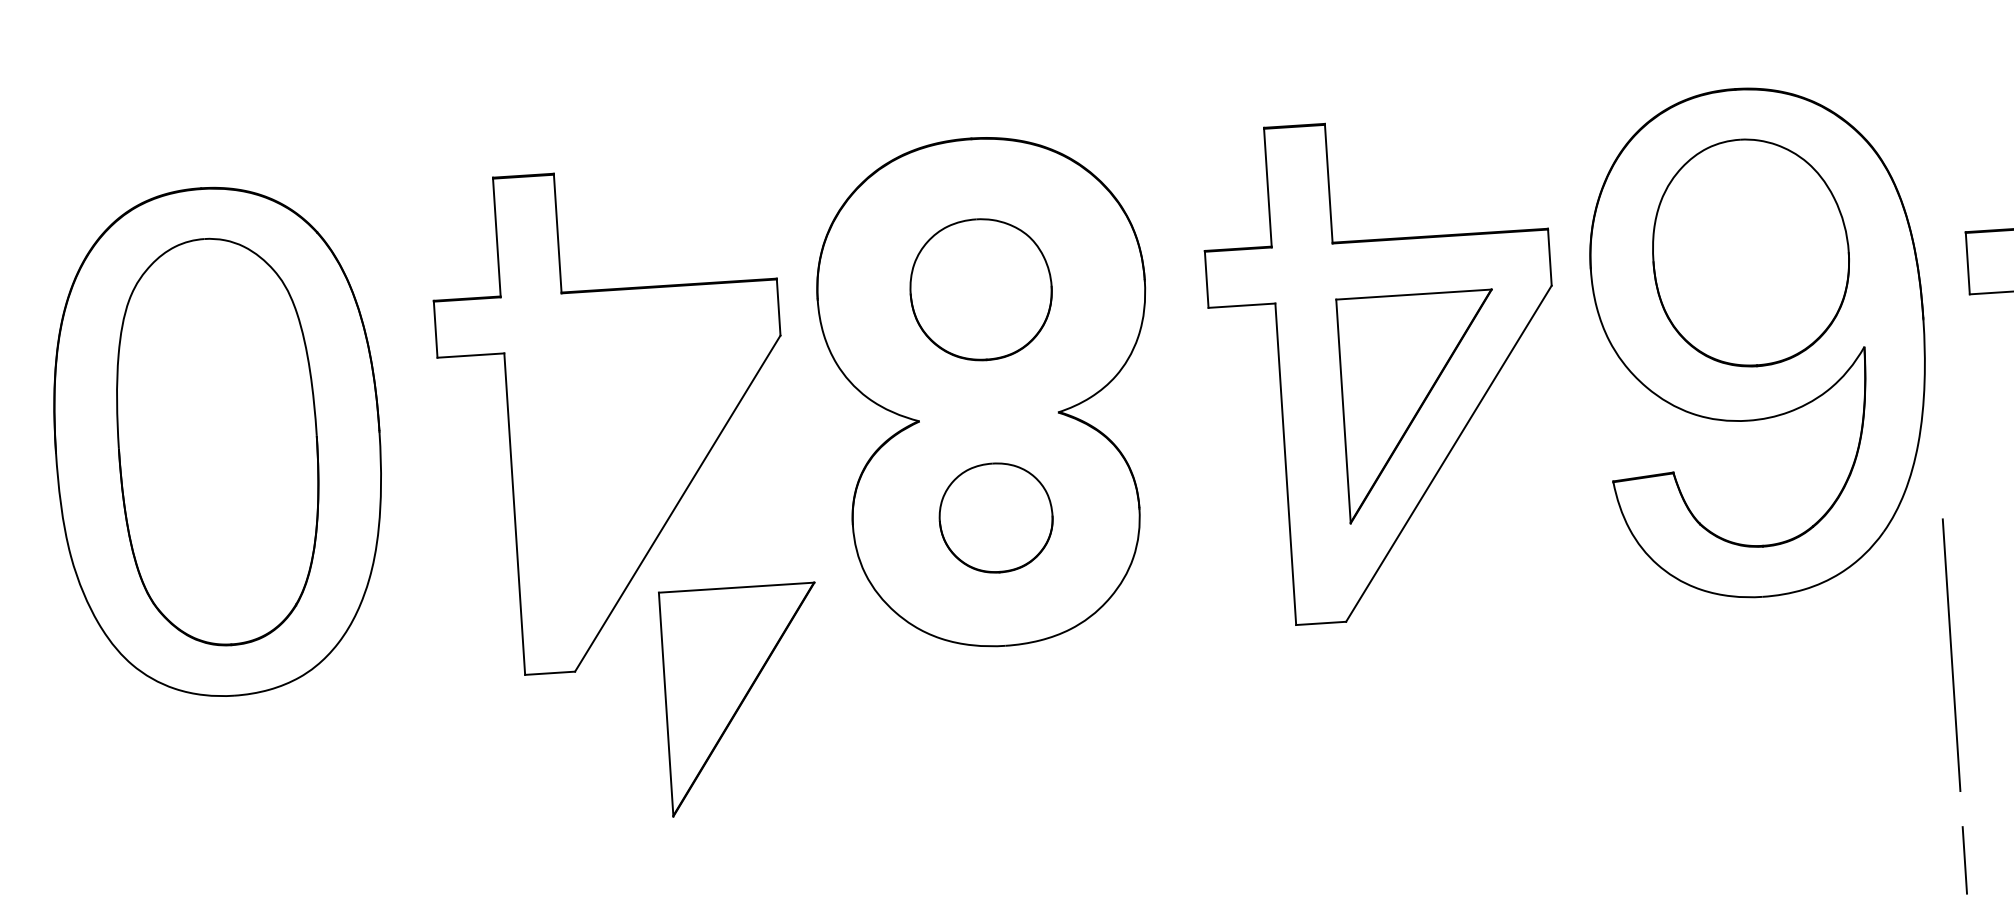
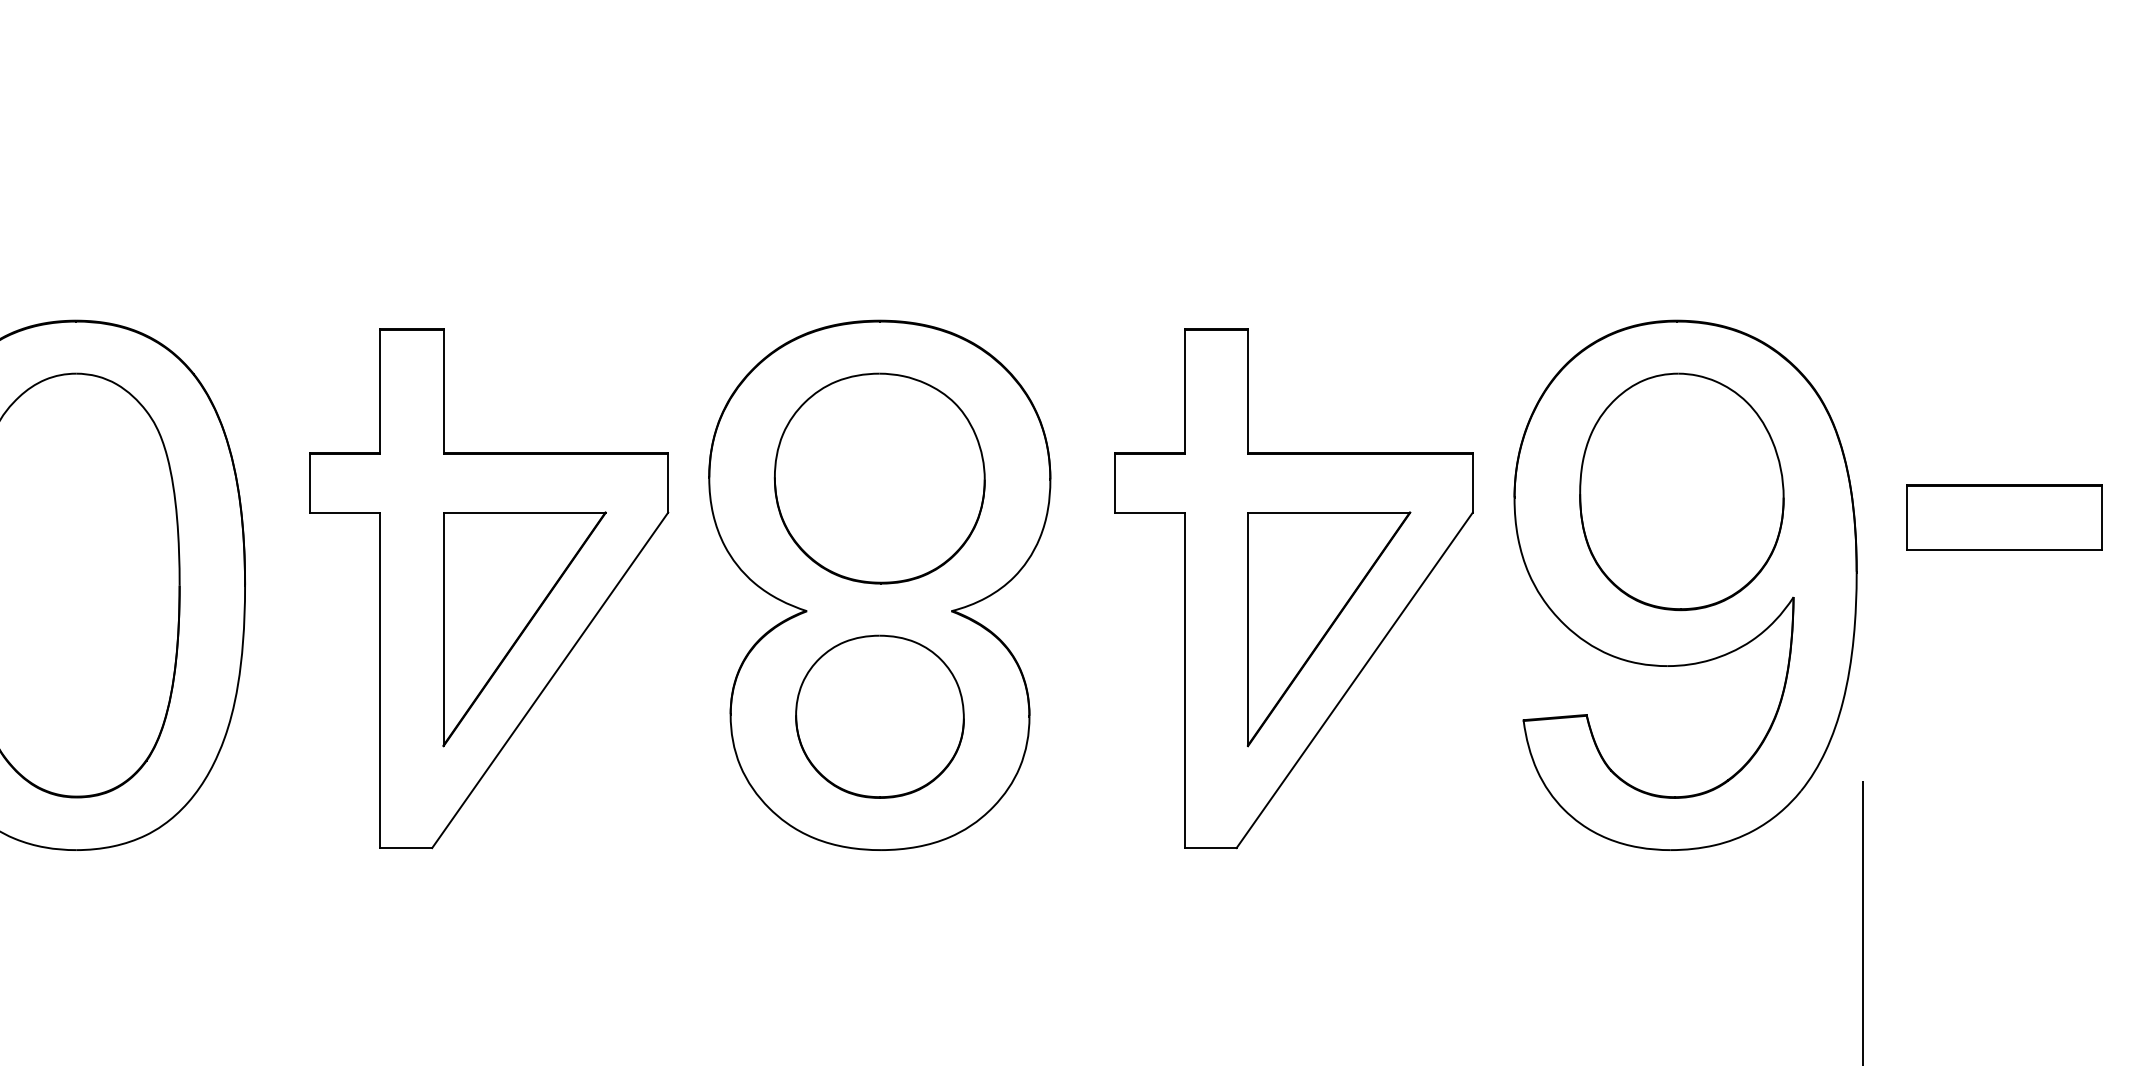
part: (980, 289) -> (879, 478), size x1.43
part: (995, 517) -> (879, 716), size x1.43
part: (743, 699) -> (524, 629), moved

